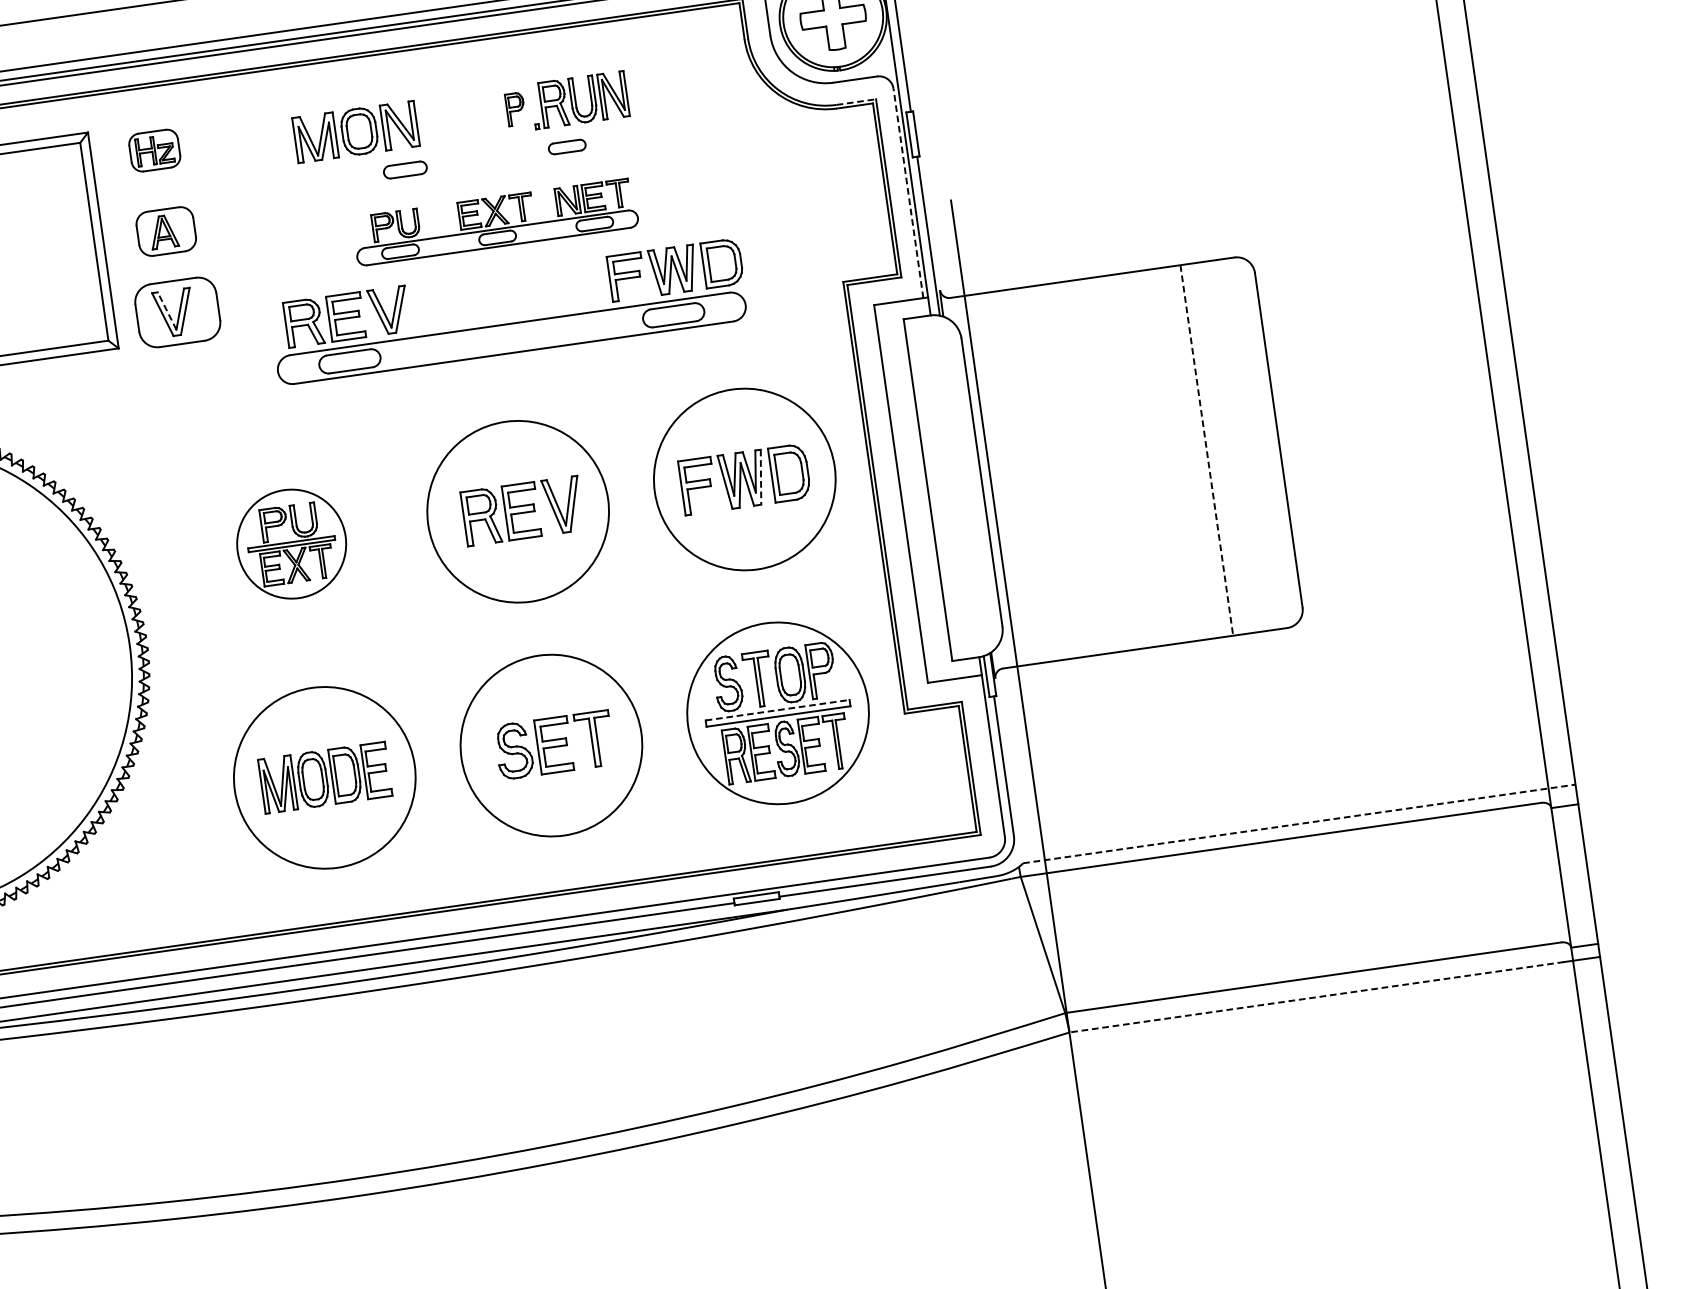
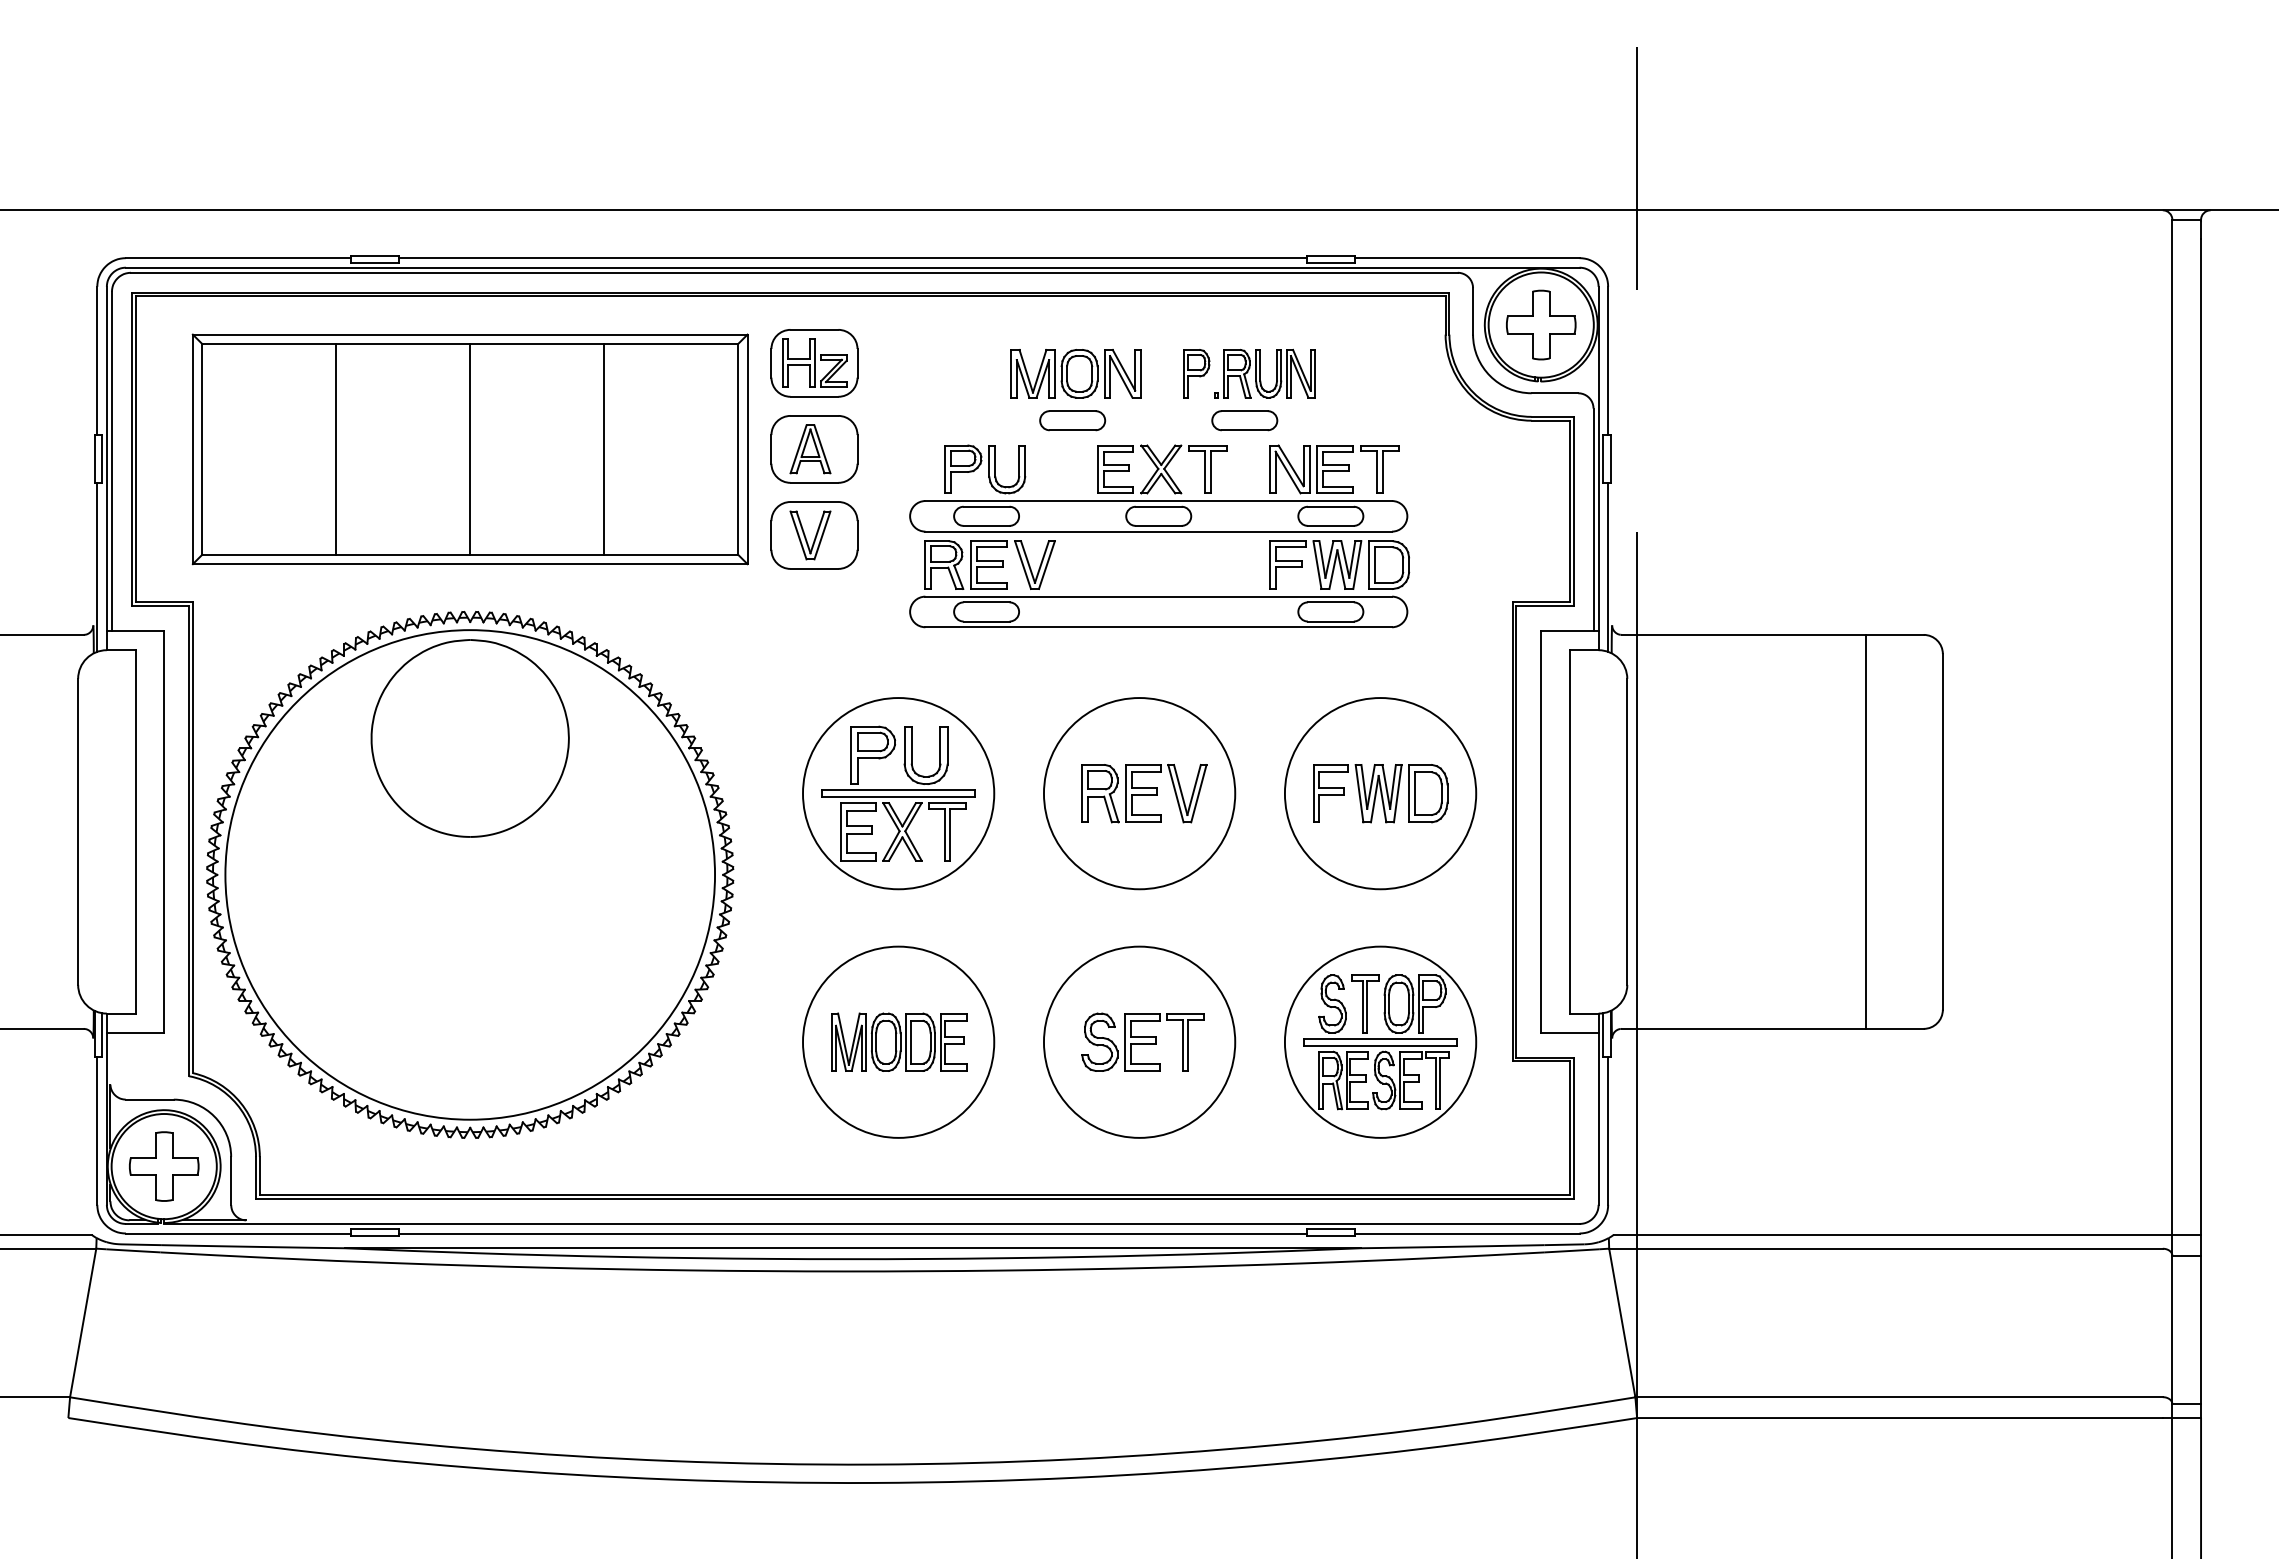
line: (856, 101) -> (1553, 416), dashed -> solid
part: (515, 109) -> (1196, 373), size x1.43
part: (355, 131) -> (1075, 373), moved
part: (566, 146) -> (1244, 420), size x1.67
part: (154, 150) -> (814, 363), size x1.67
part: (405, 169) -> (1072, 420), size x1.43
line: (908, 193) -> (1593, 519), dashed -> solid
part: (495, 222) -> (1158, 488), size x1.67
part: (166, 231) -> (814, 449), size x1.43
line: (167, 311) -> (803, 532), dashed -> solid
line: (1206, 450) -> (1866, 831), dashed -> solid
line: (760, 477) -> (1397, 793), dashed -> solid
part: (291, 543) -> (898, 793), size x1.67
line: (777, 709) -> (1380, 1038), dashed -> solid
line: (1299, 823) -> (1907, 1234), dashed -> solid
line: (1317, 997) -> (1900, 1418), dashed -> solid

